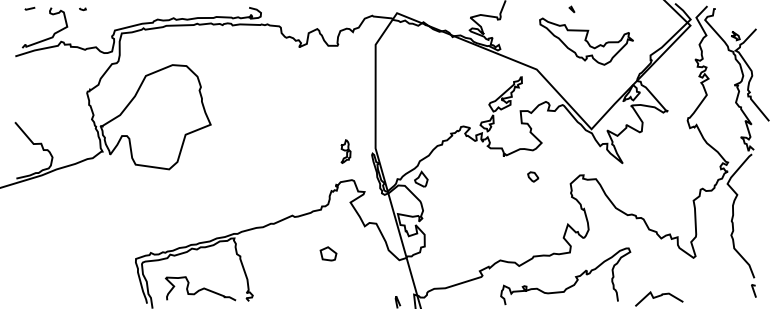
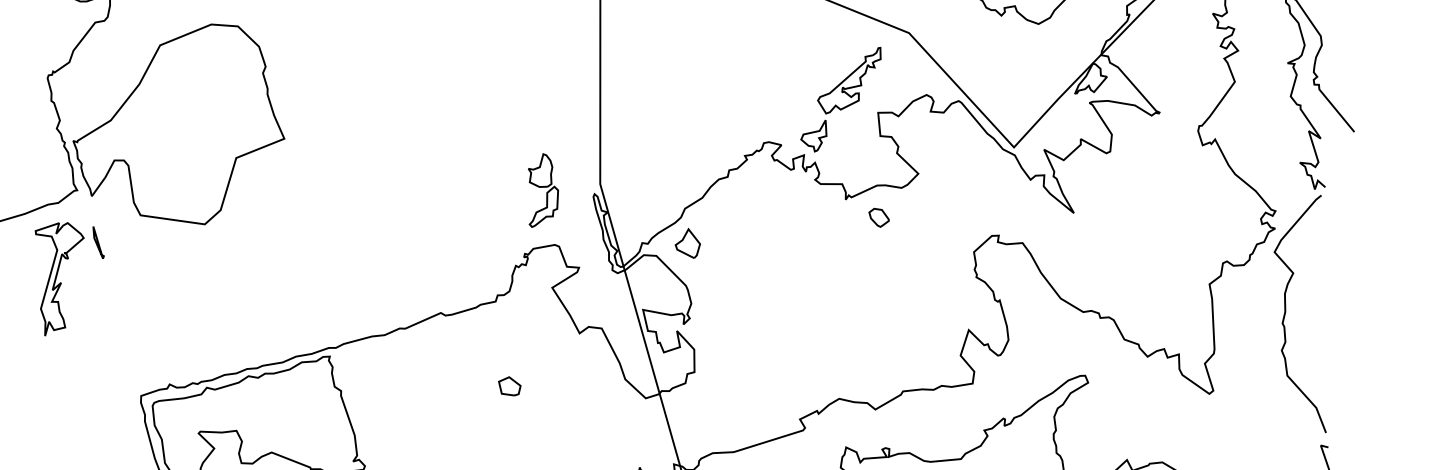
part: (345, 151) -> (542, 190), size x1.67
part: (533, 176) -> (879, 216), moved
part: (98, 197) -> (69, 278), added
part: (327, 253) -> (508, 385), size x0.71

